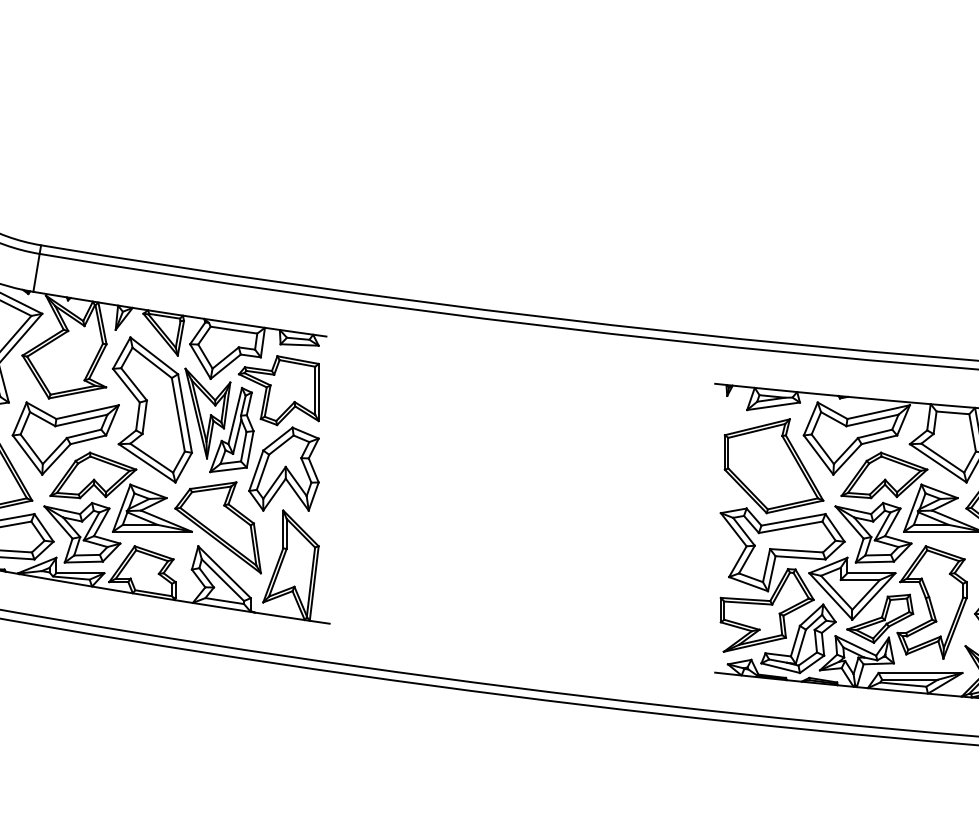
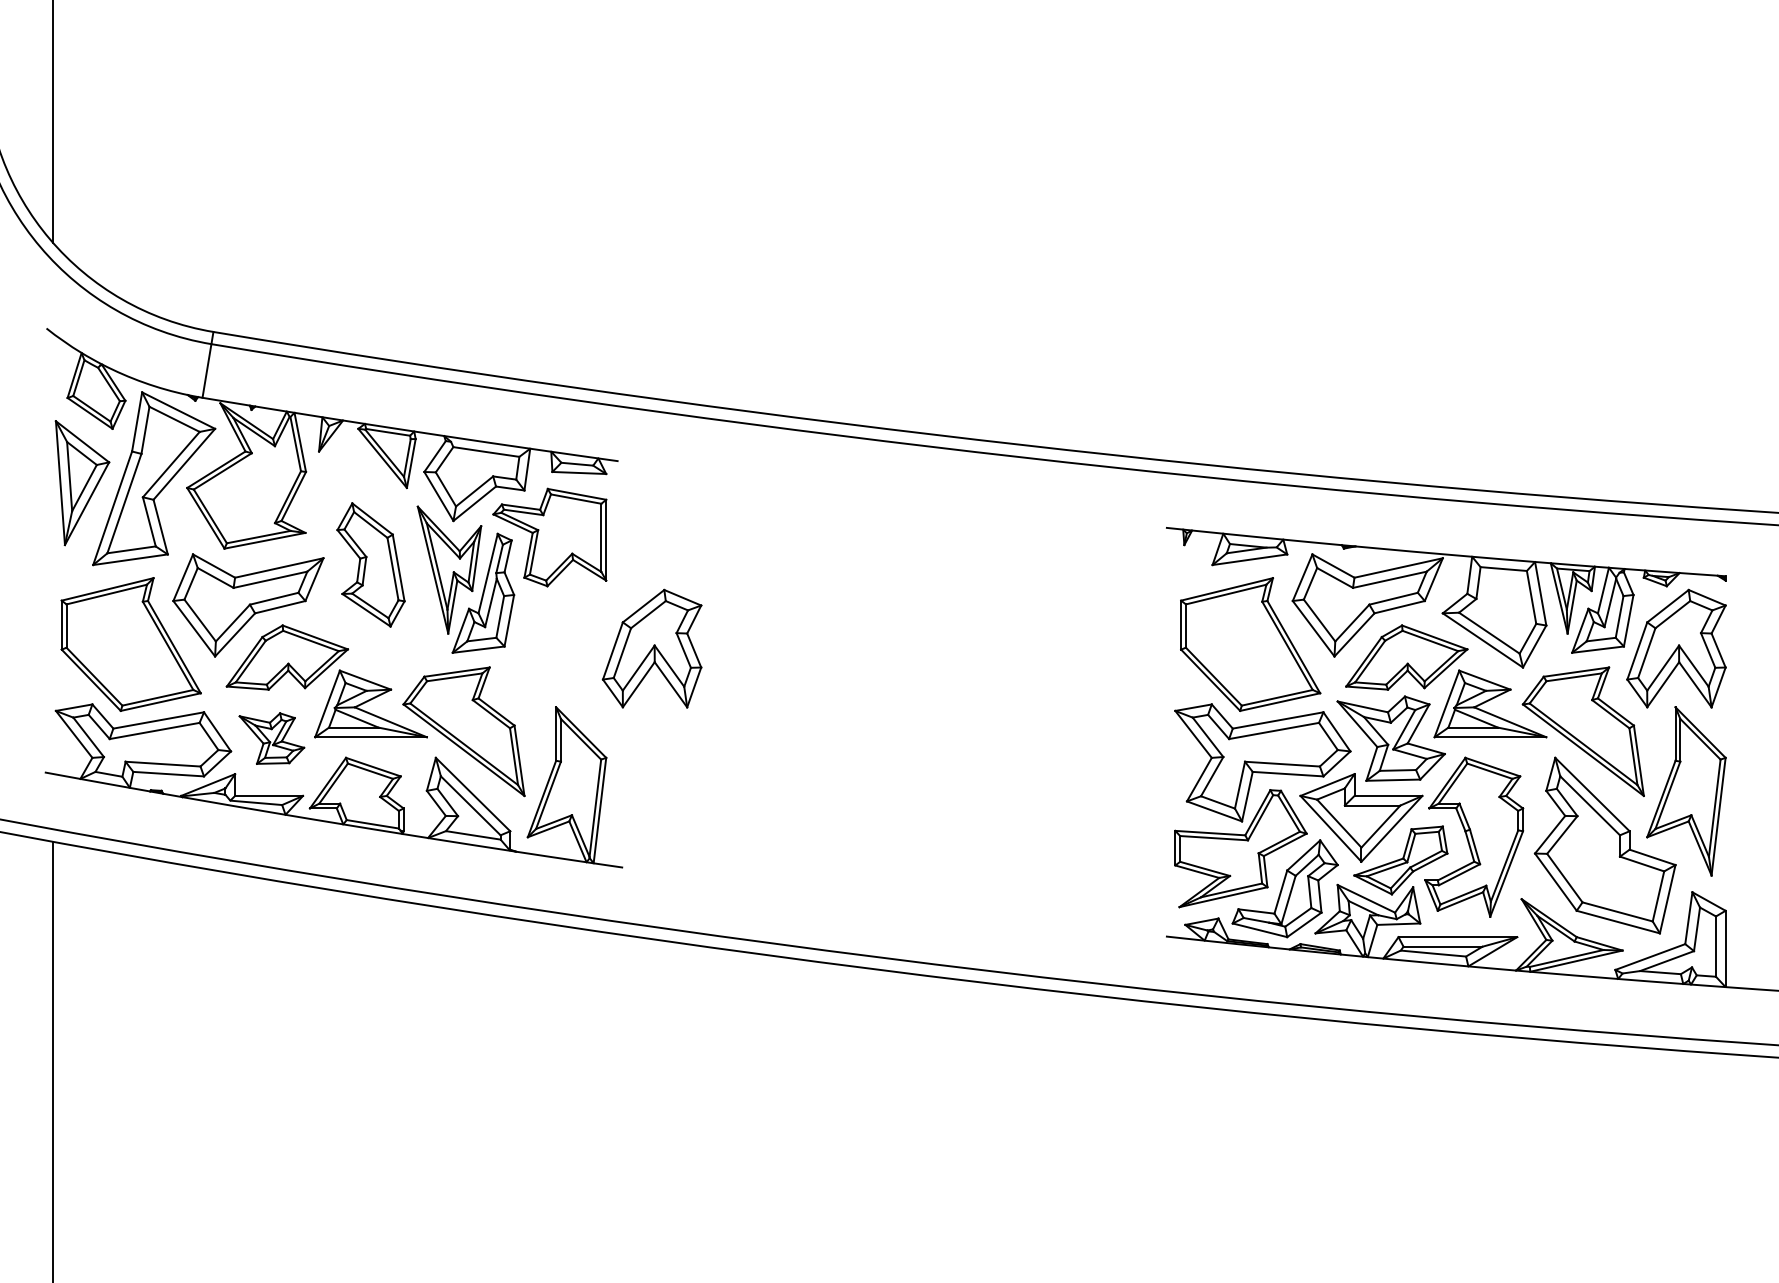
part: (152, 409) -> (370, 564), size x0.6
part: (283, 469) -> (651, 648), moved
part: (82, 532) -> (271, 738), size x0.6

